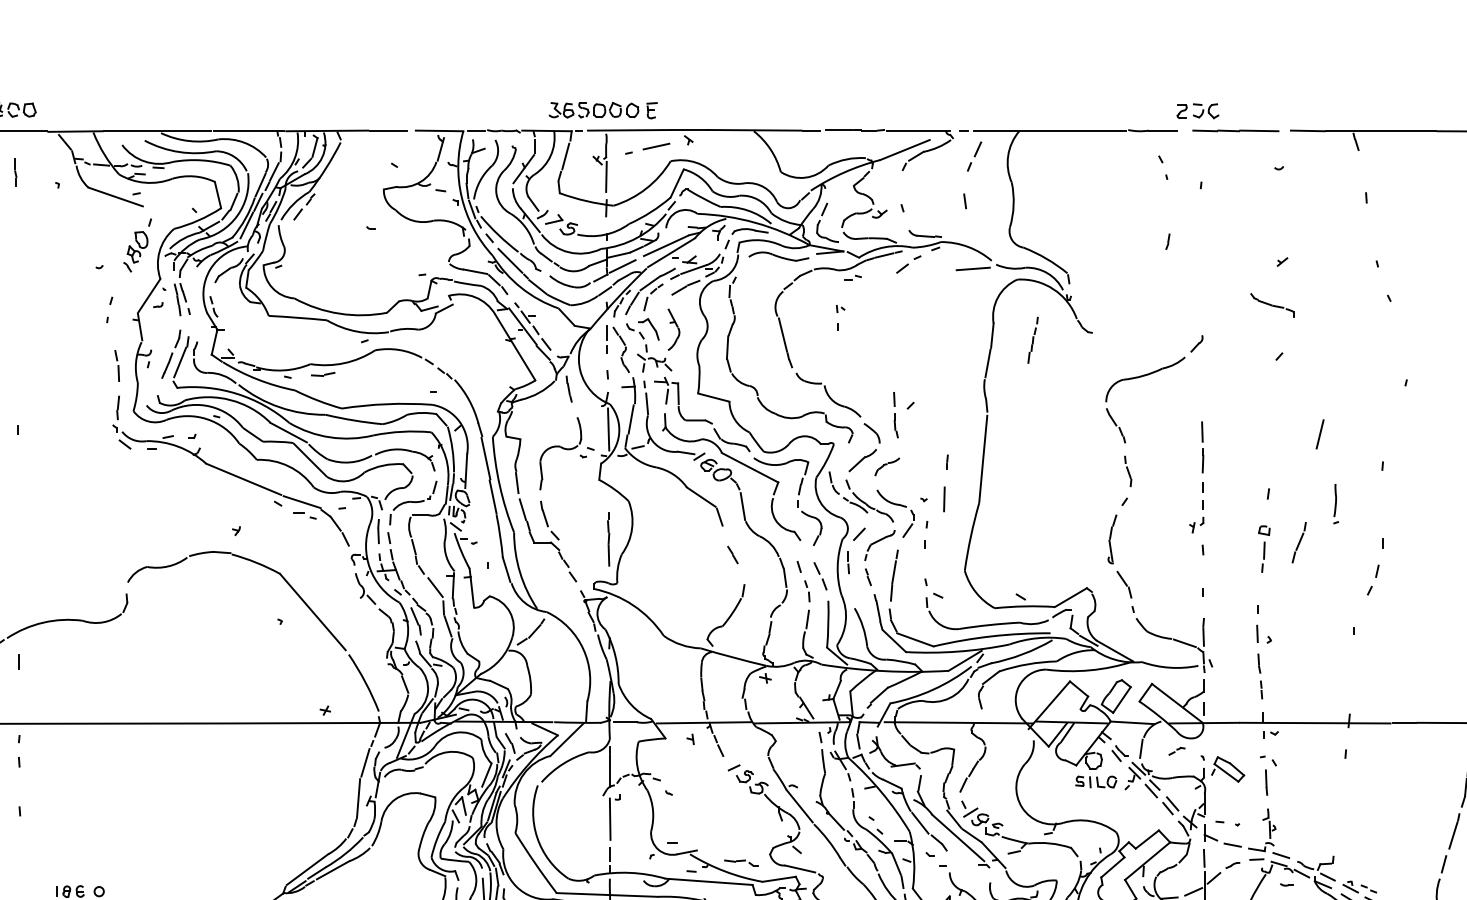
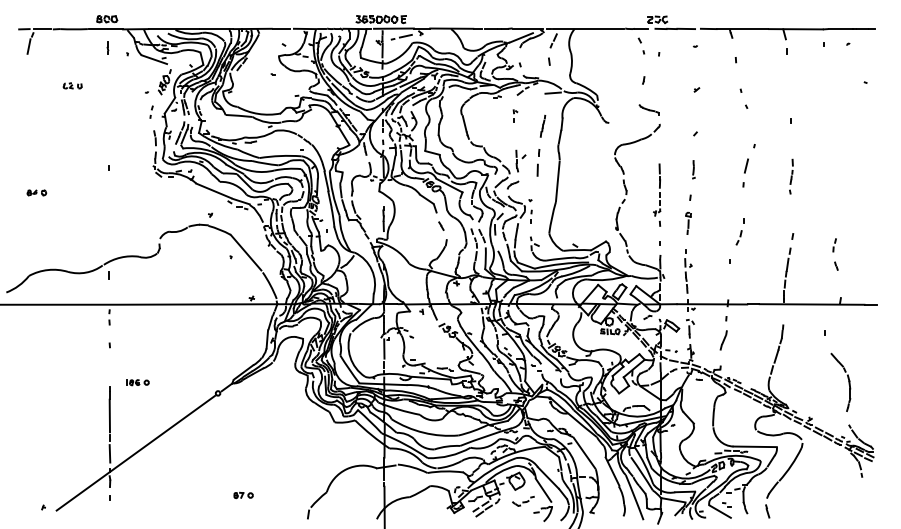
part: (1163, 166) -> (641, 45), size x1.43
part: (1270, 304) -> (648, 109), moved
part: (840, 317) -> (515, 115), moved
line: (1032, 338) -> (542, 125), moved
line: (1320, 433) -> (746, 165), moved
part: (946, 482) -> (538, 162), moved
line: (1335, 504) -> (693, 169), moved
line: (1298, 542) -> (723, 340), moved

